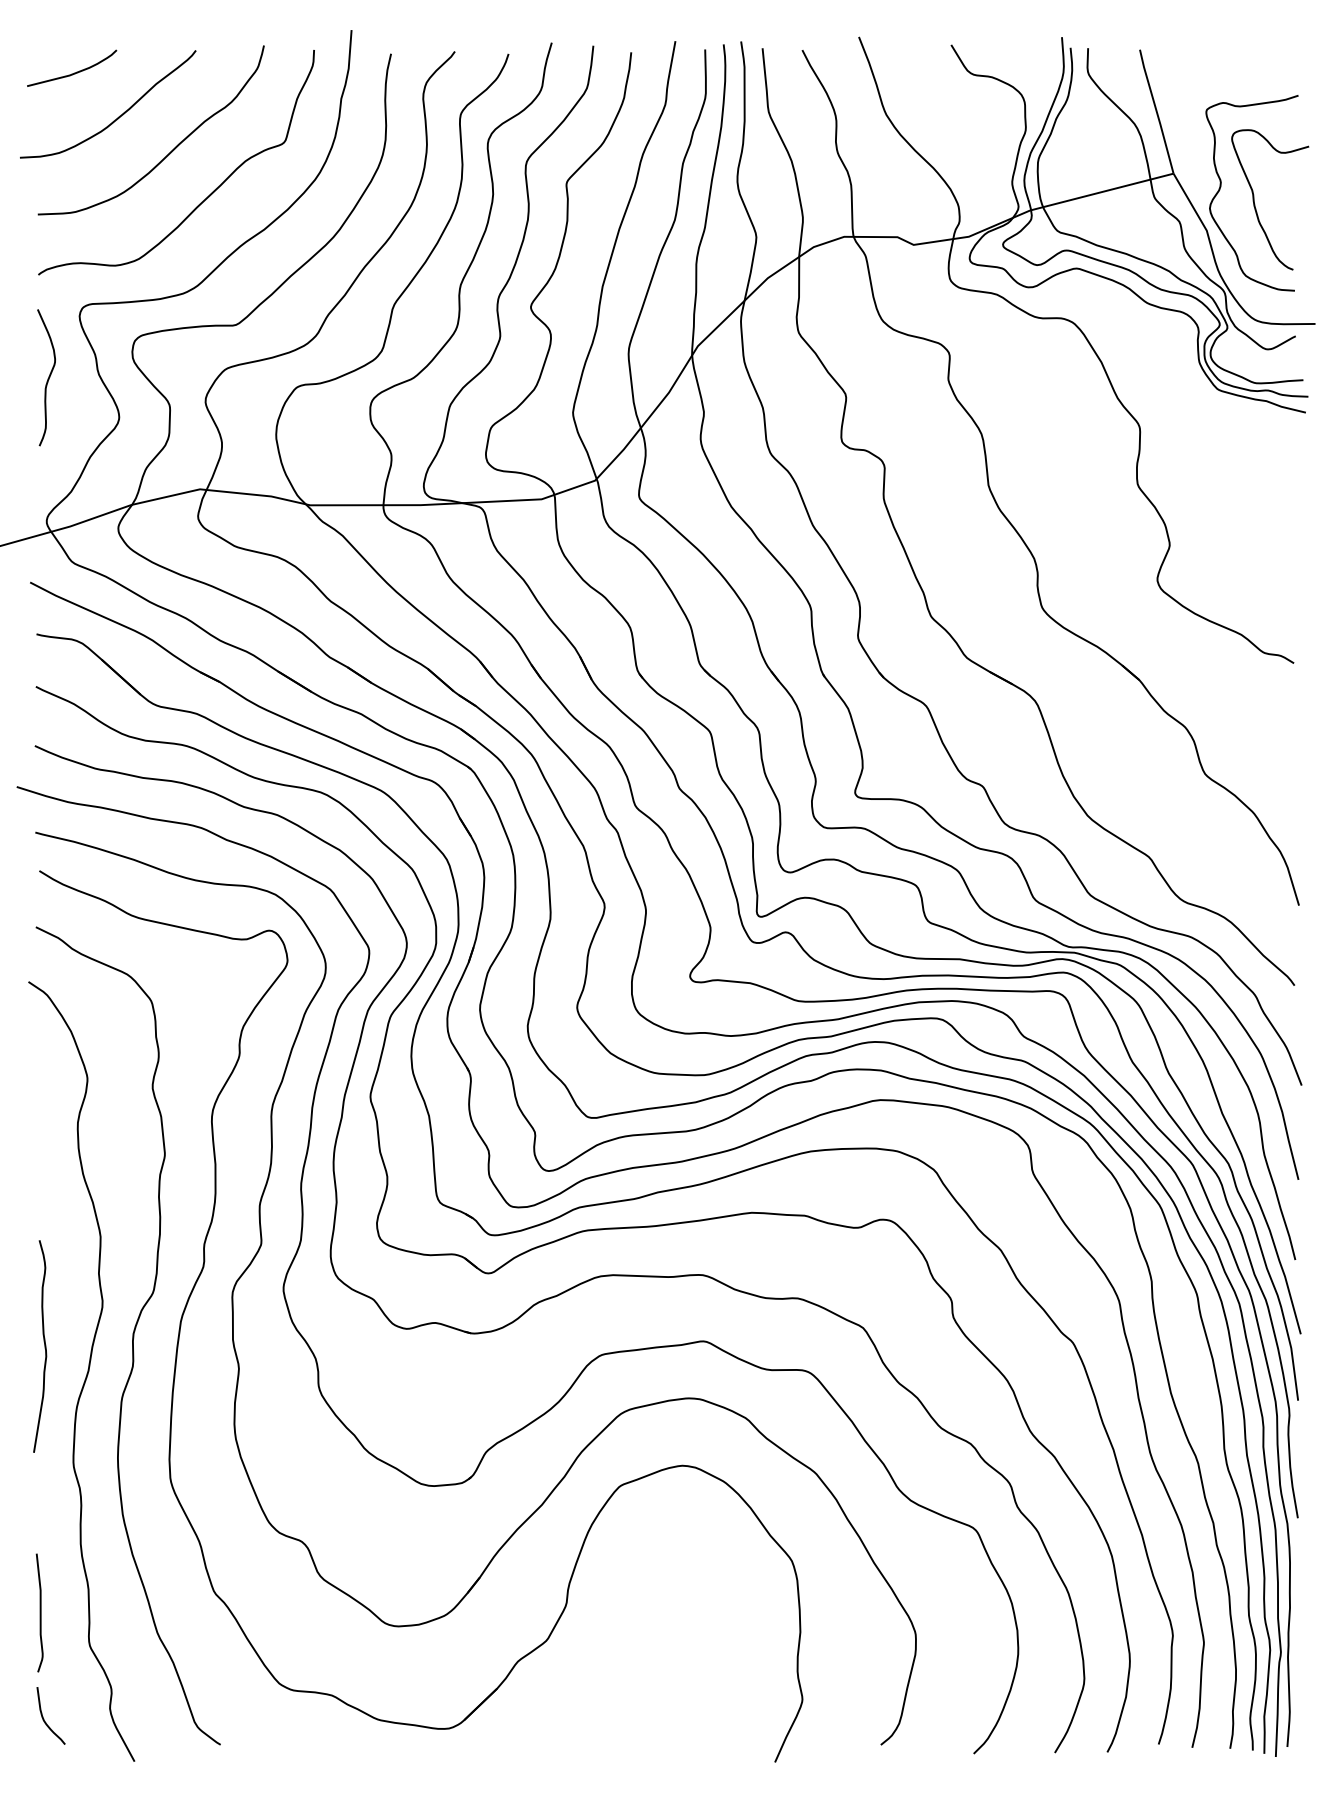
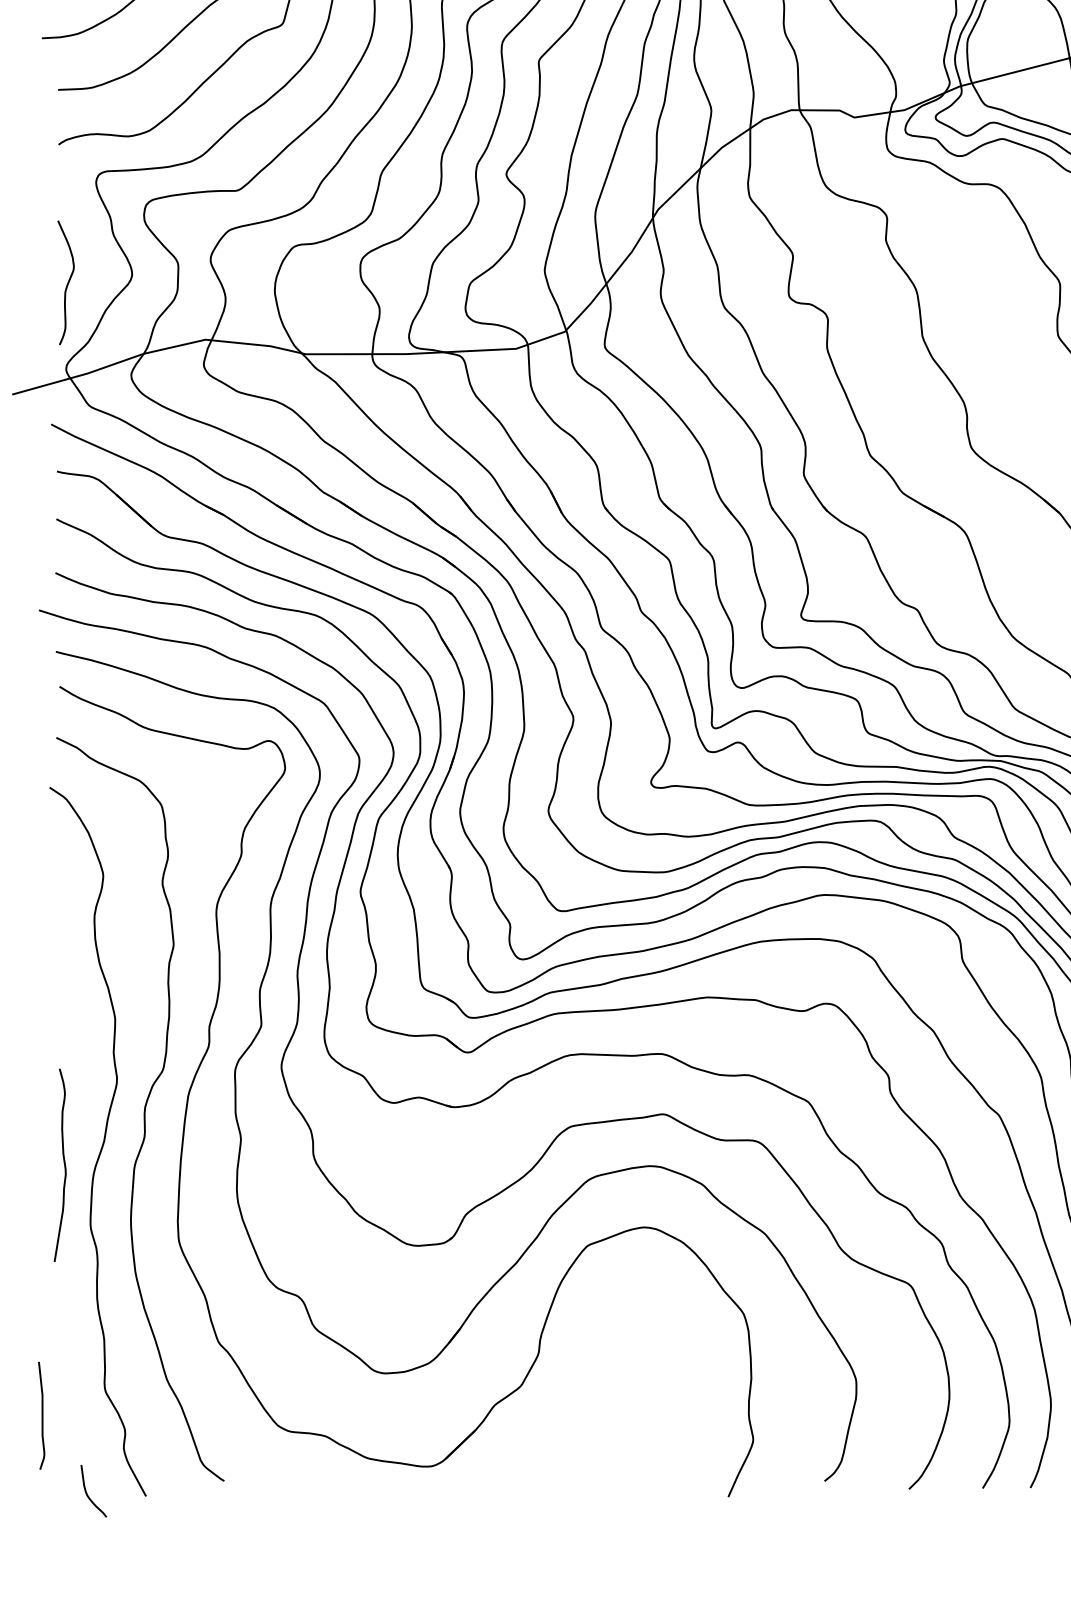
curve: (47, 378) -> (66, 283), moved
curve: (44, 1346) -> (64, 1165), moved
curve: (39, 1612) -> (41, 1415), moved
curve: (43, 1716) -> (86, 1491), moved

